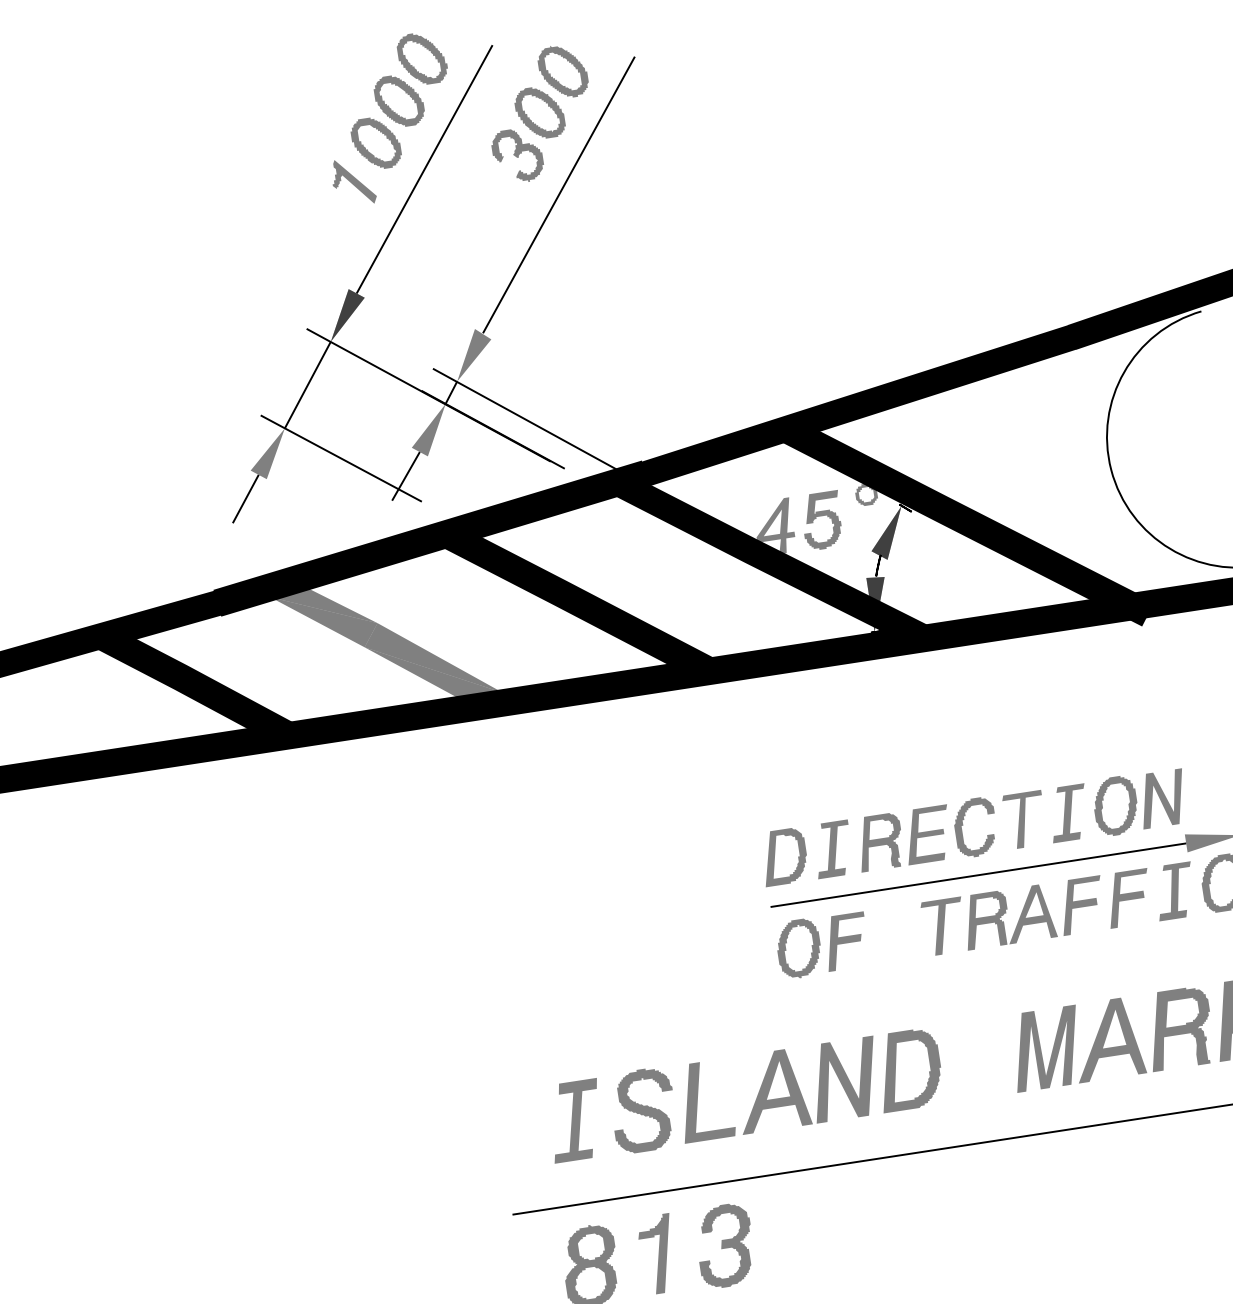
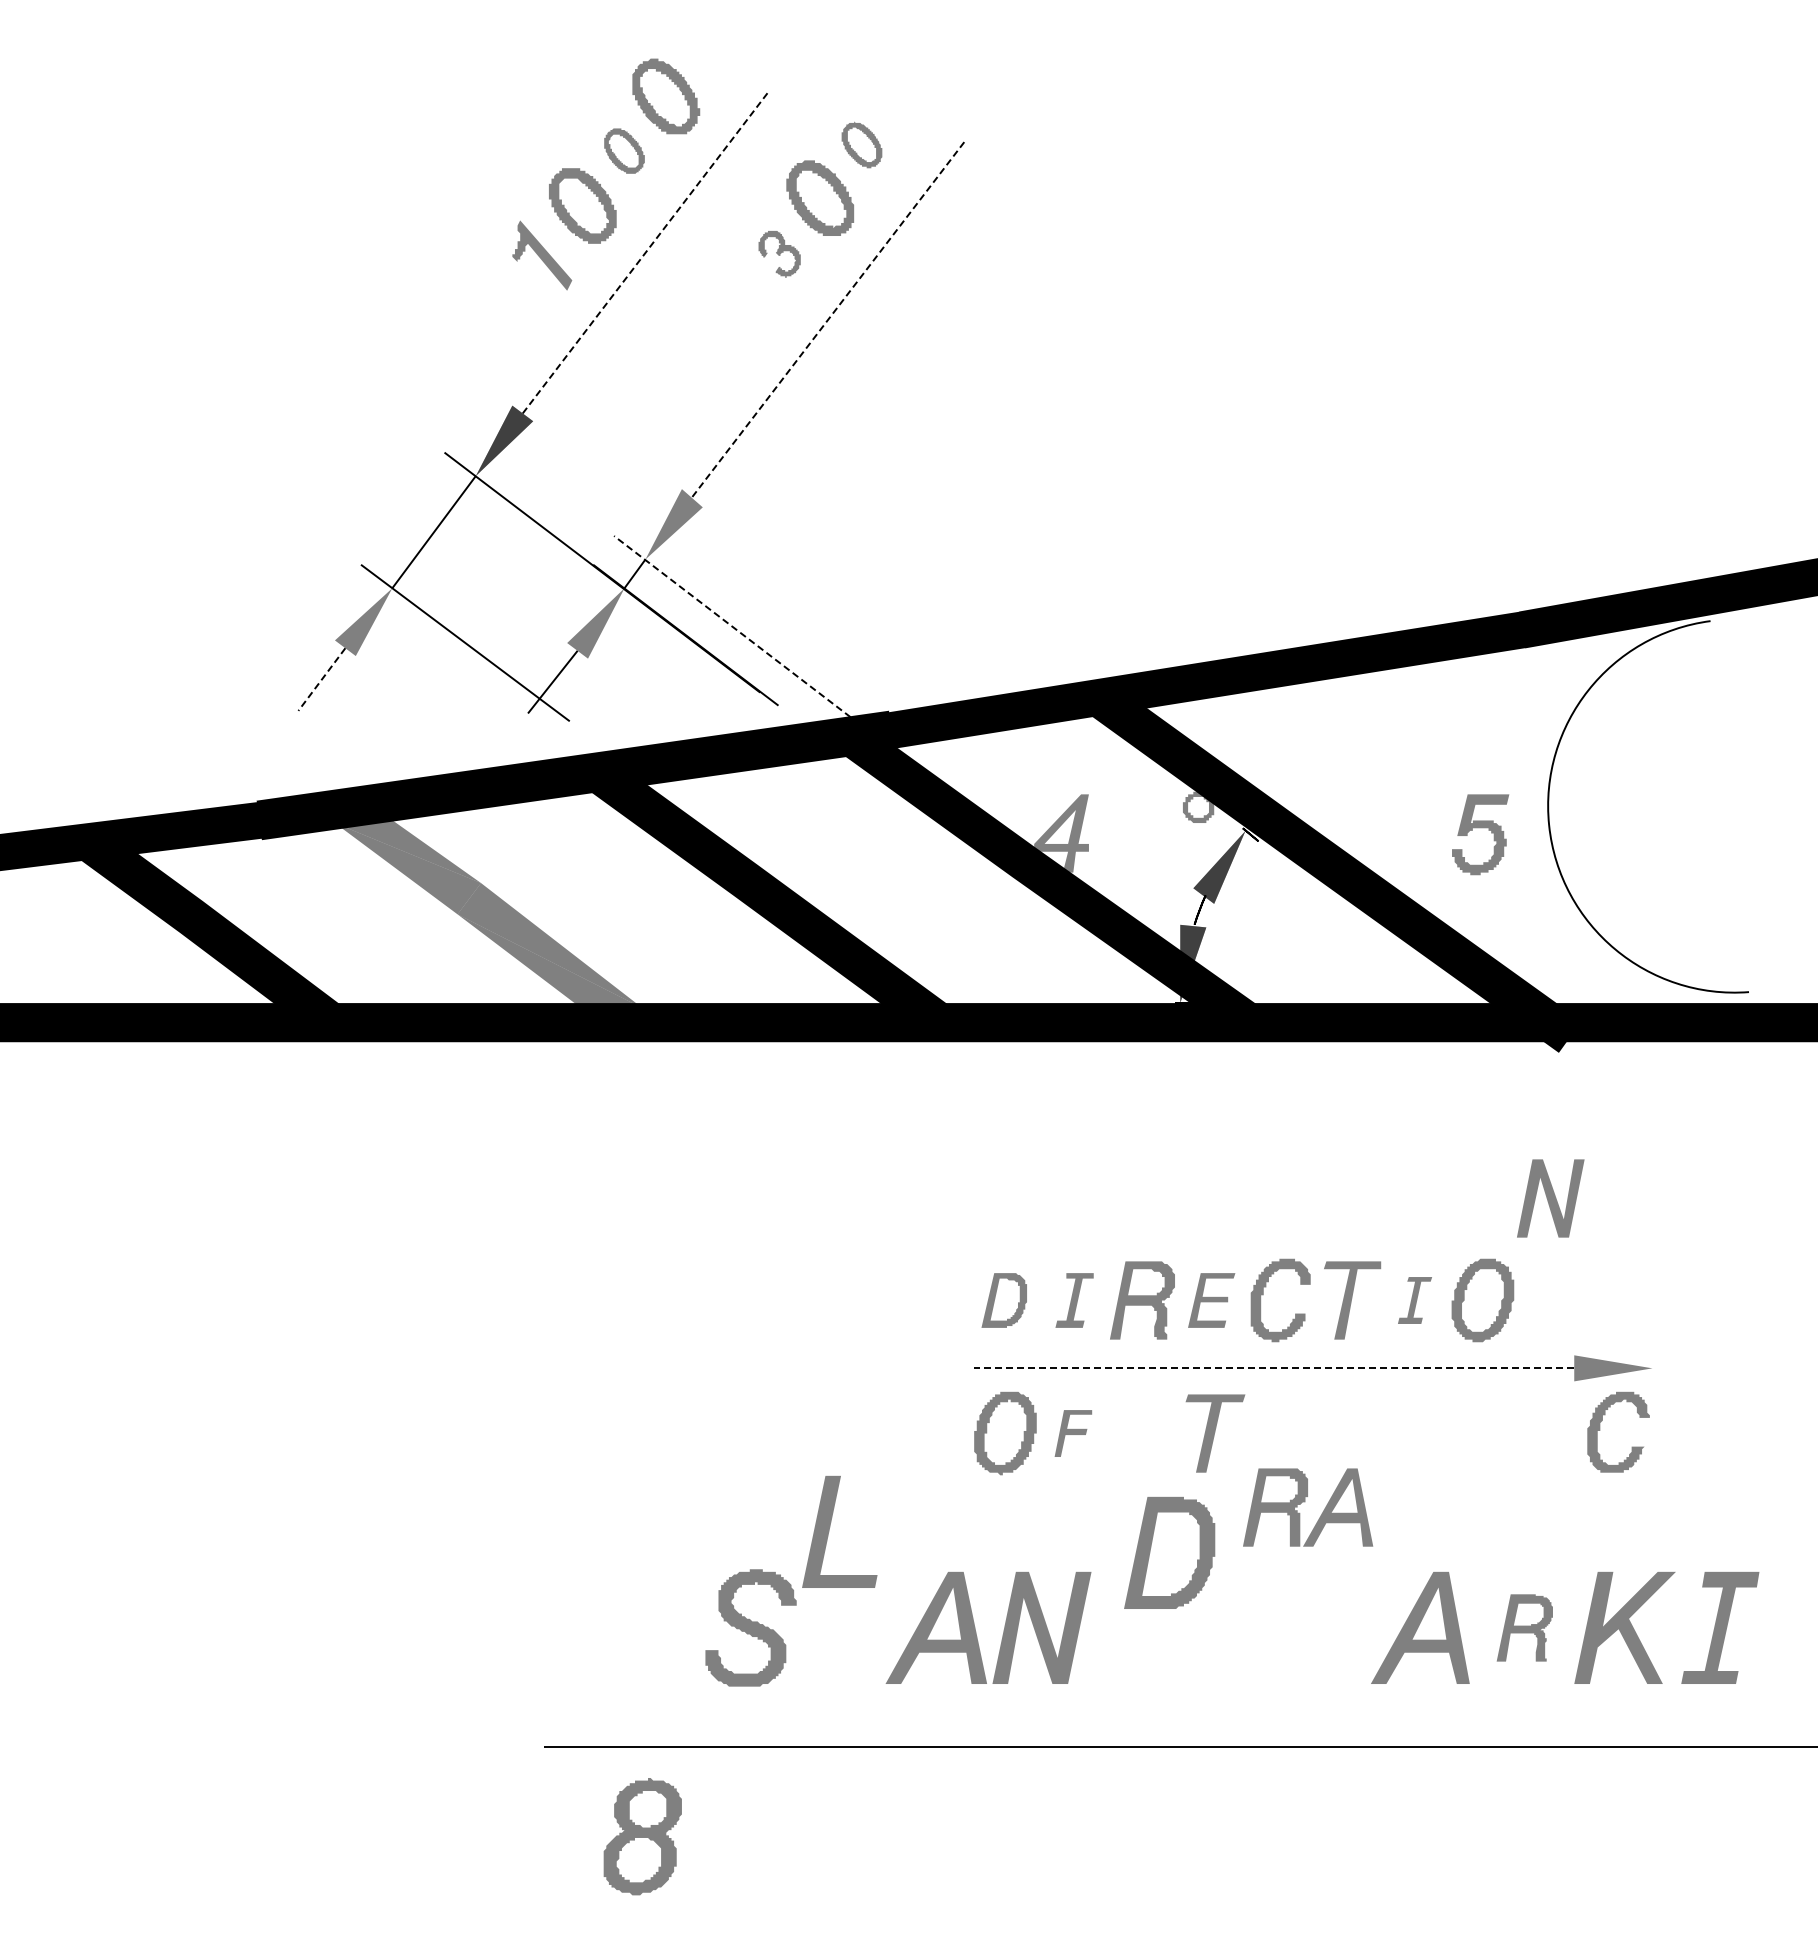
part: (562, 71) -> (861, 144), size x0.6
part: (399, 100) -> (624, 150), size x0.6
part: (517, 156) -> (779, 254), size x0.6
line: (424, 168) -> (645, 252), solid -> dashed
line: (558, 194) -> (829, 317), solid -> dashed
line: (527, 420) -> (736, 629), solid -> dashed
line: (245, 499) -> (321, 679), solid -> dashed
part: (822, 520) -> (1480, 834), moved
part: (1162, 798) -> (1550, 1198), moved
part: (1068, 813) -> (1414, 1300), size x0.6
part: (927, 834) -> (1211, 1300), size x0.7
part: (832, 849) -> (1074, 1300), size x0.7
part: (784, 856) -> (1004, 1300), size x0.7
line: (979, 875) -> (1275, 1368), solid -> dashed
fill: (1174, 891) -> (1547, 1433), removed
fill: (1128, 898) -> (1481, 1433), removed
fill: (1081, 905) -> (1413, 1433), removed
part: (1008, 916) -> (1307, 1507), moved
part: (846, 941) -> (1073, 1433), size x0.6
part: (1179, 1028) -> (1524, 1627), size x0.6
fill: (1046, 1048) -> (1332, 1627), removed
part: (909, 1069) -> (1169, 1552), moved
part: (697, 1101) -> (829, 1531), moved
part: (575, 1120) -> (653, 1627), removed
fill: (724, 1245) -> (836, 1836), removed
fill: (658, 1253) -> (740, 1833), removed

